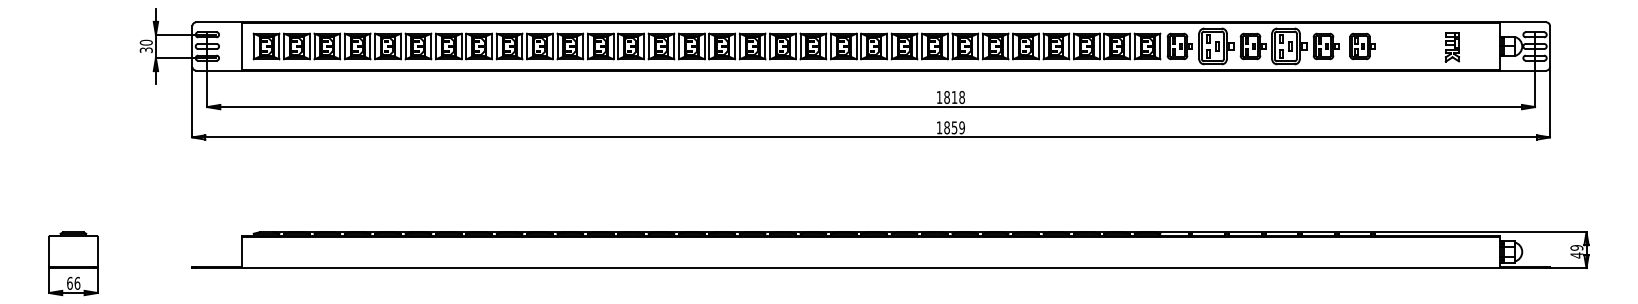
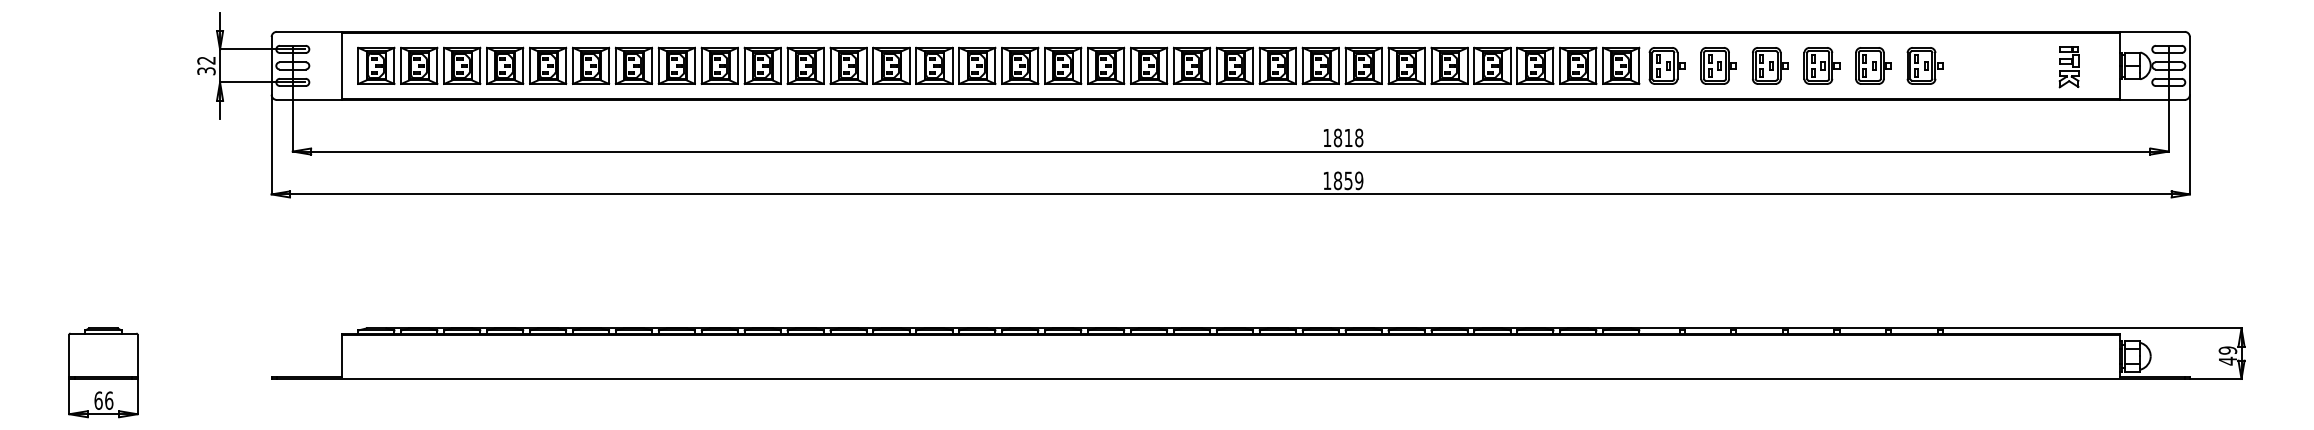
text: (146, 42) -> (206, 60), 30 -> 32
part: (1216, 46) -> (1718, 65), size x0.71
part: (1289, 46) -> (1821, 65), size x0.71
part: (1452, 47) -> (2068, 67), moved

